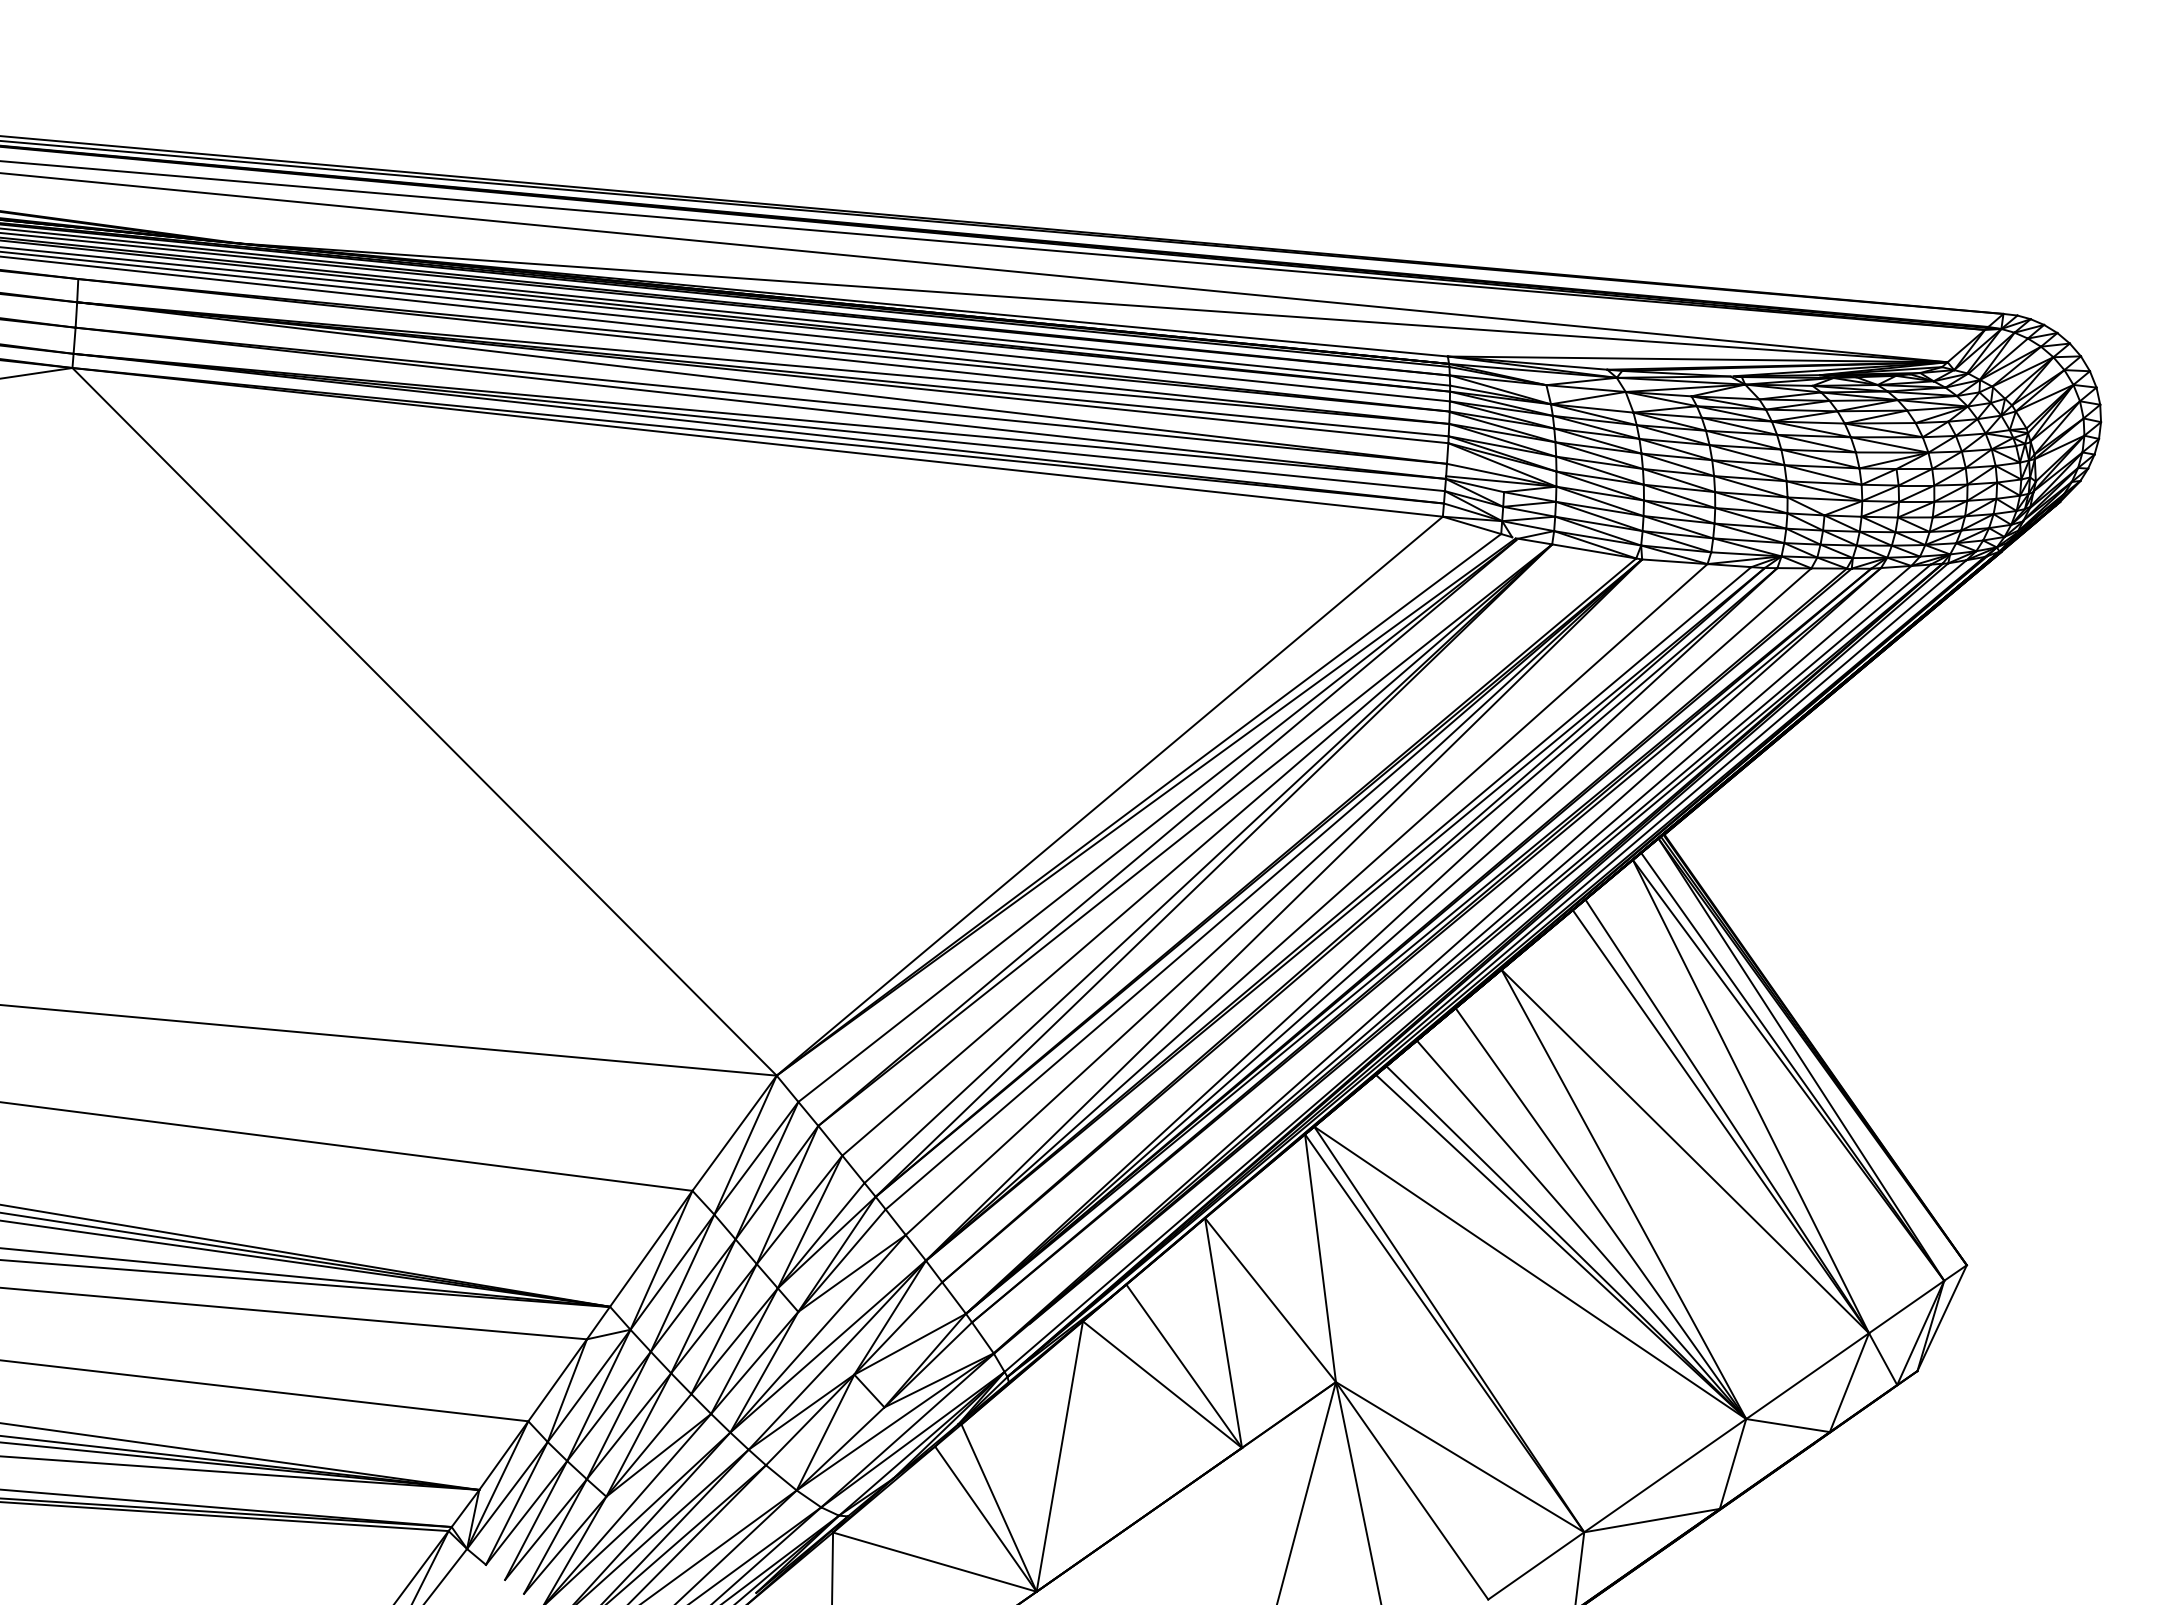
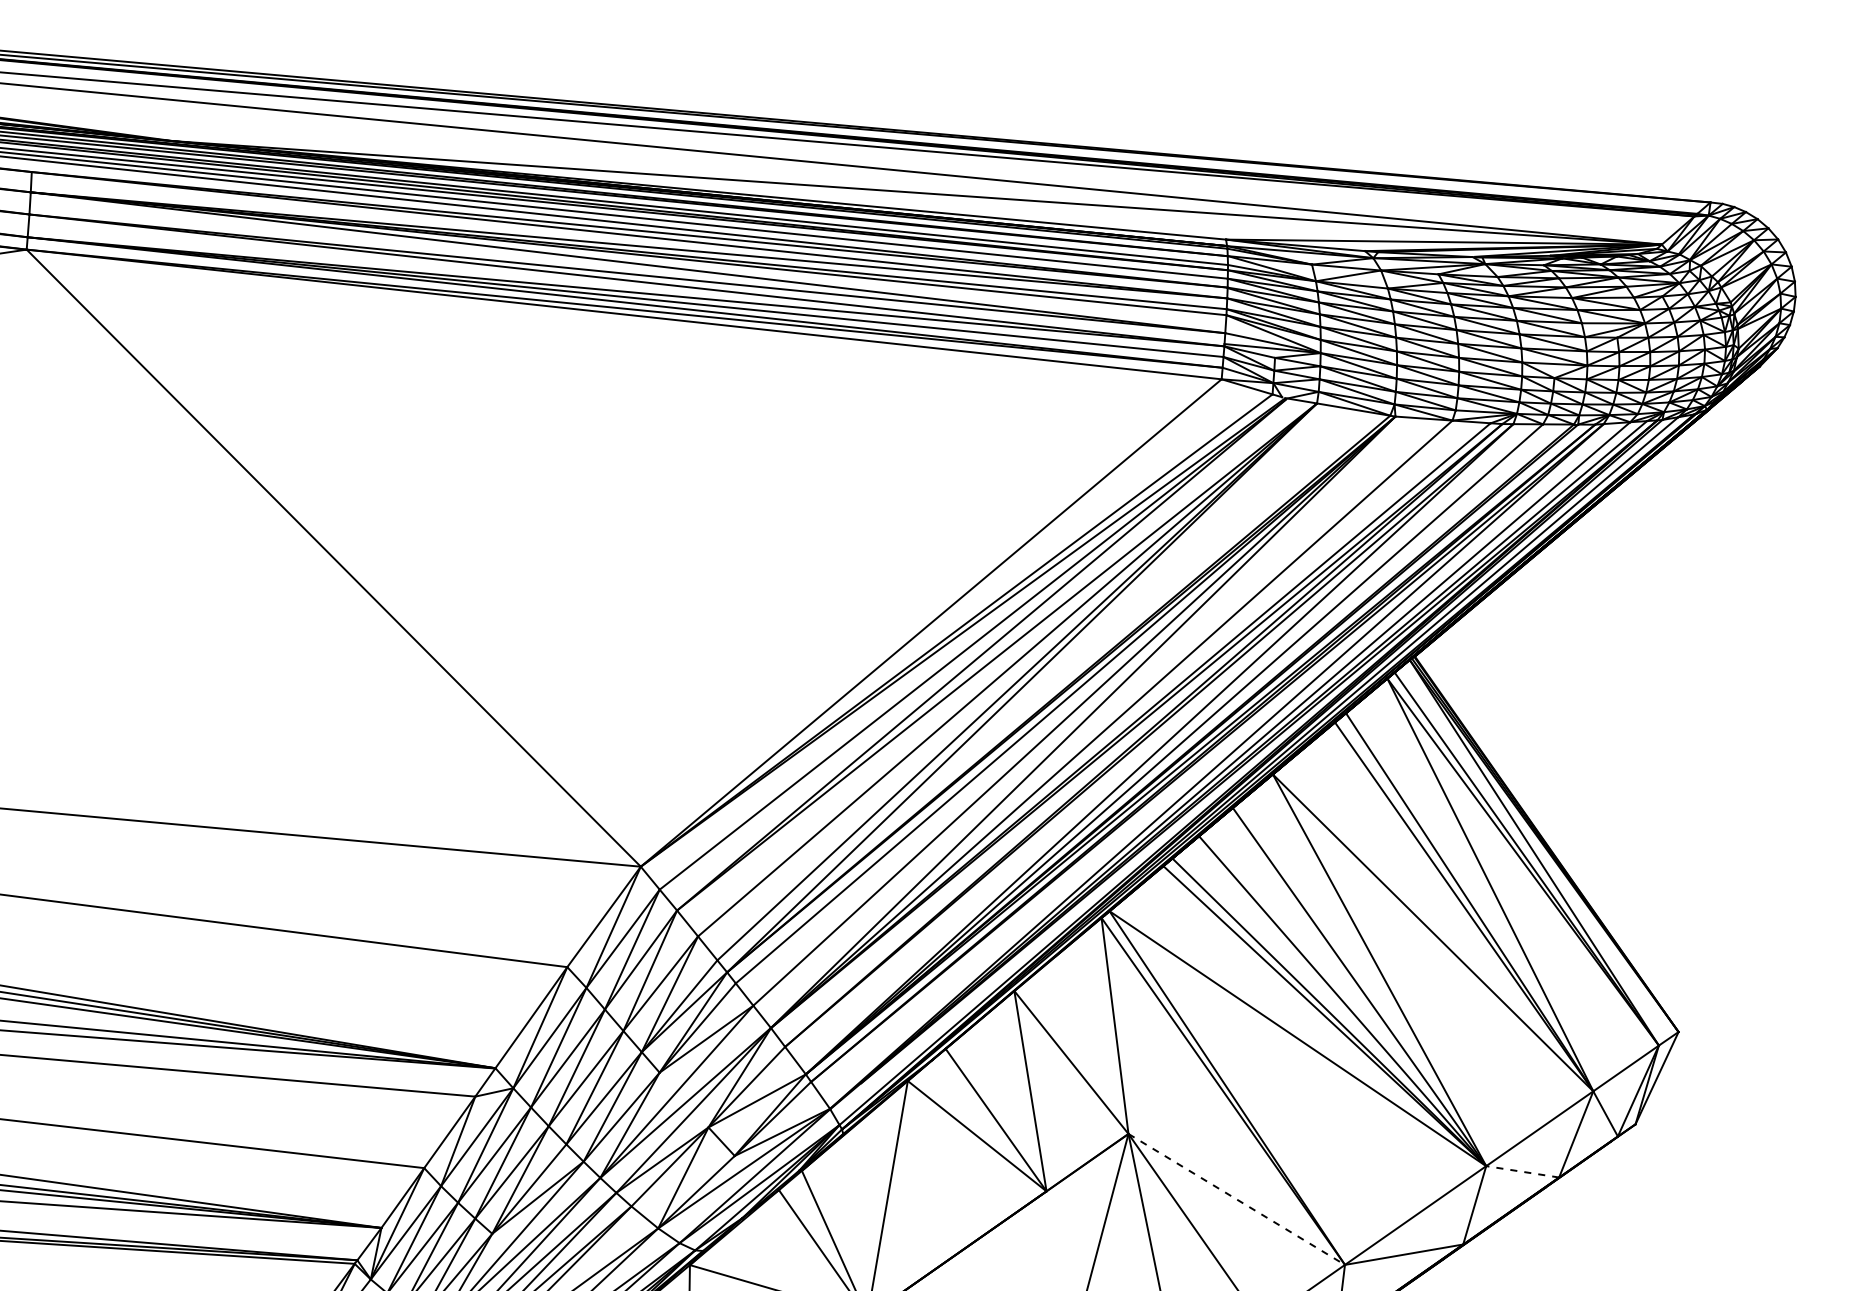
line: (1787, 1425) -> (1522, 1171), solid -> dashed
line: (1460, 1457) -> (1237, 1199), solid -> dashed

